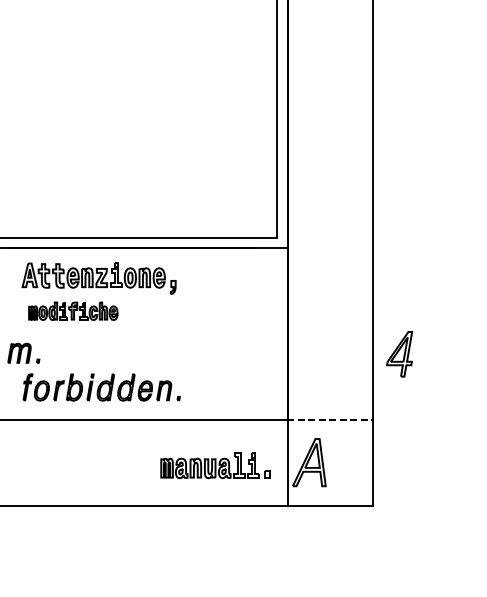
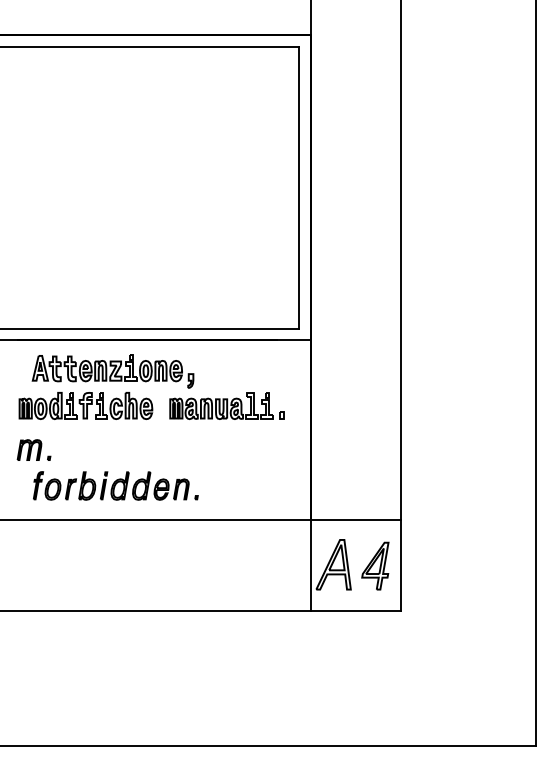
part: (72, 310) -> (85, 405), size x1.43
part: (399, 353) -> (375, 565), moved
line: (331, 420) -> (356, 520), dashed -> solid
part: (214, 465) -> (226, 405), moved

